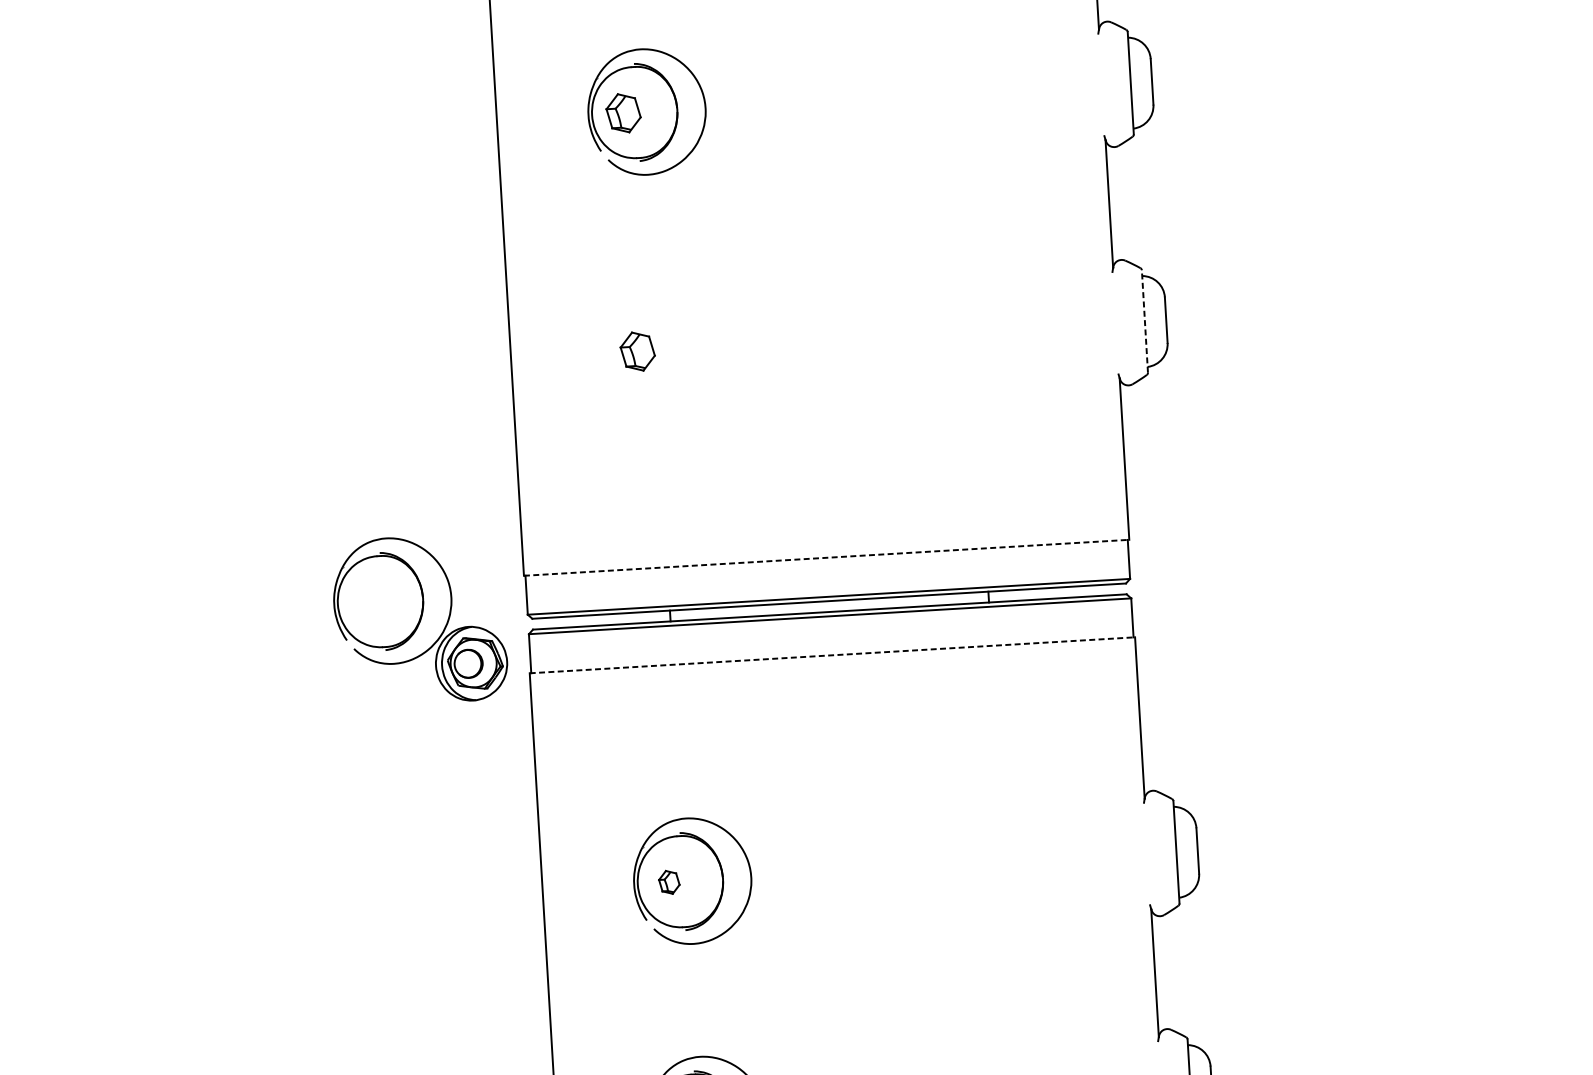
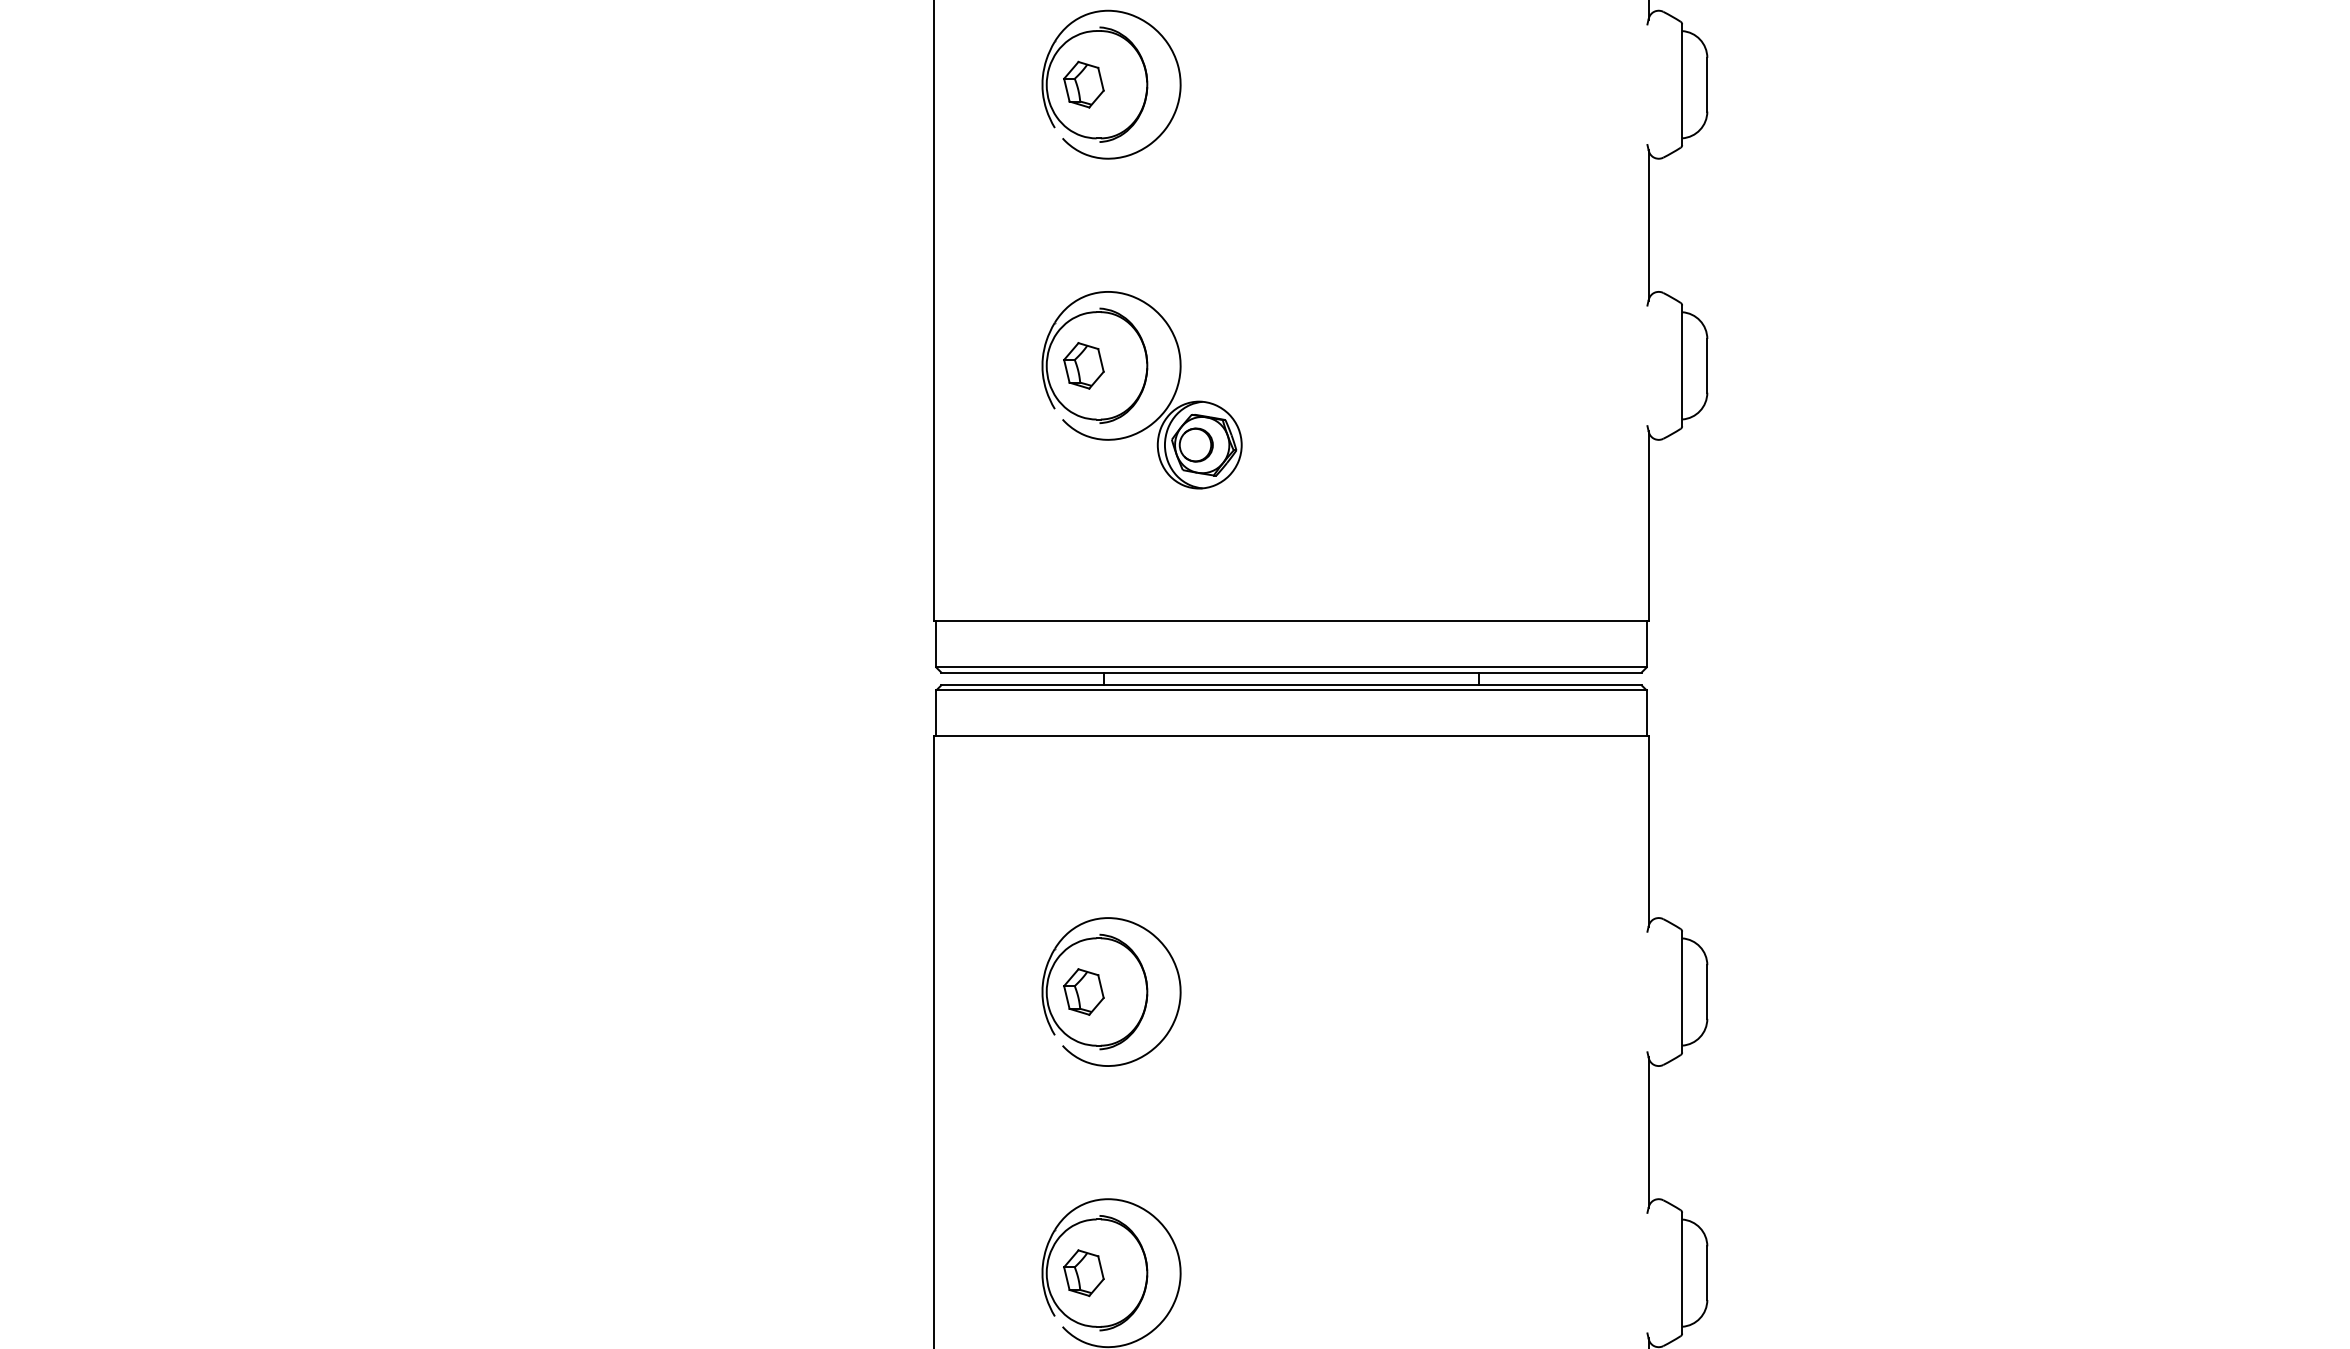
line: (1145, 321) -> (1682, 365), dashed -> solid
line: (827, 557) -> (1292, 621), dashed -> solid
part: (419, 620) -> (1141, 390), moved
line: (833, 655) -> (1292, 736), dashed -> solid
part: (668, 881) -> (1083, 991), size x1.67

